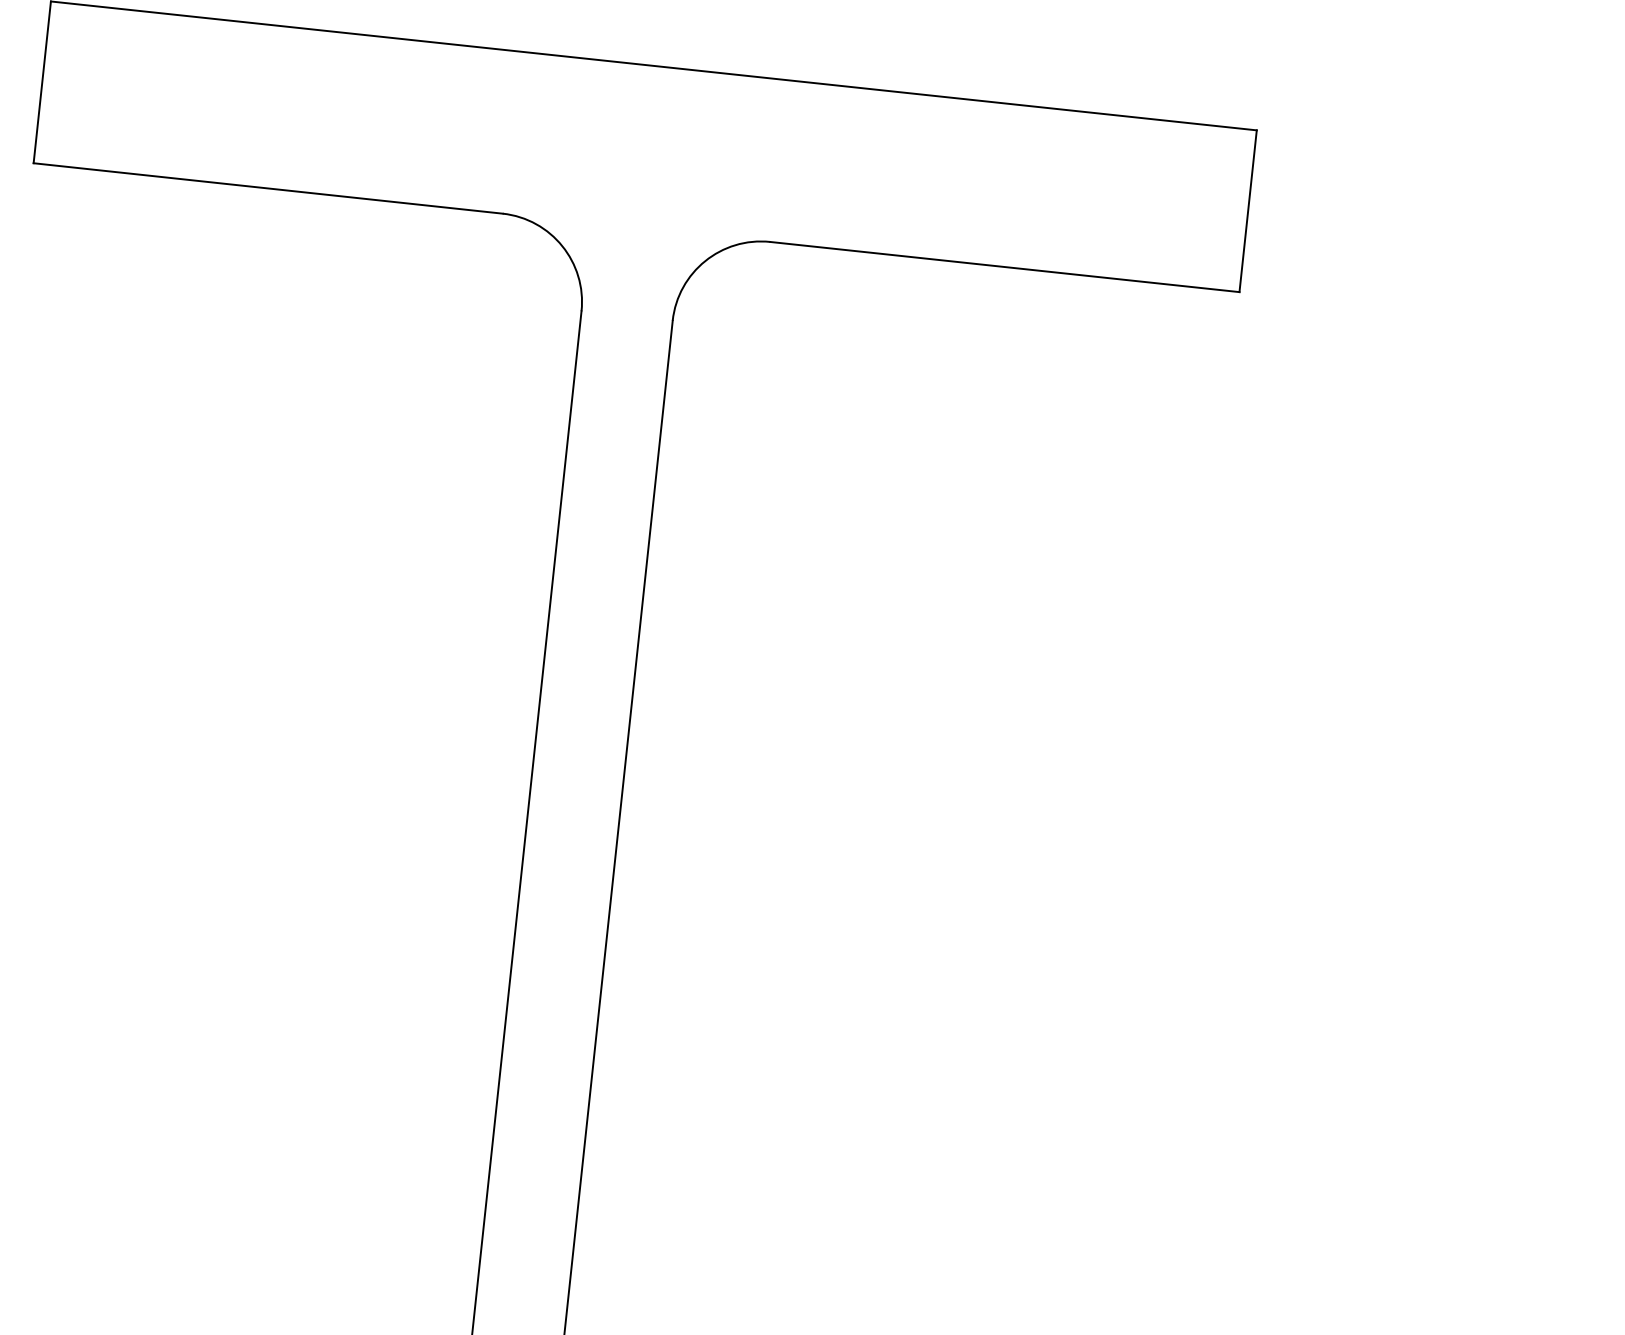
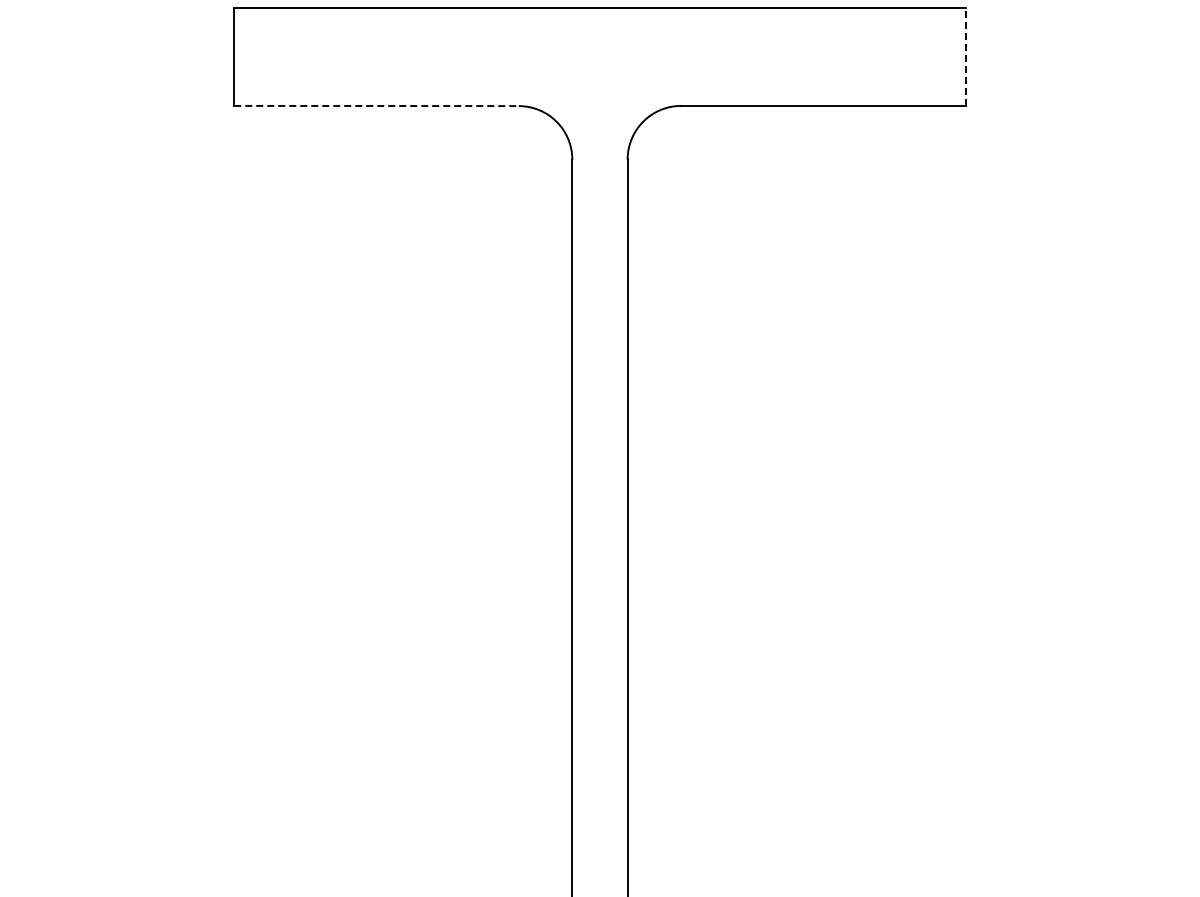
line: (269, 189) -> (377, 106), solid -> dashed
line: (1247, 210) -> (965, 56), solid -> dashed

